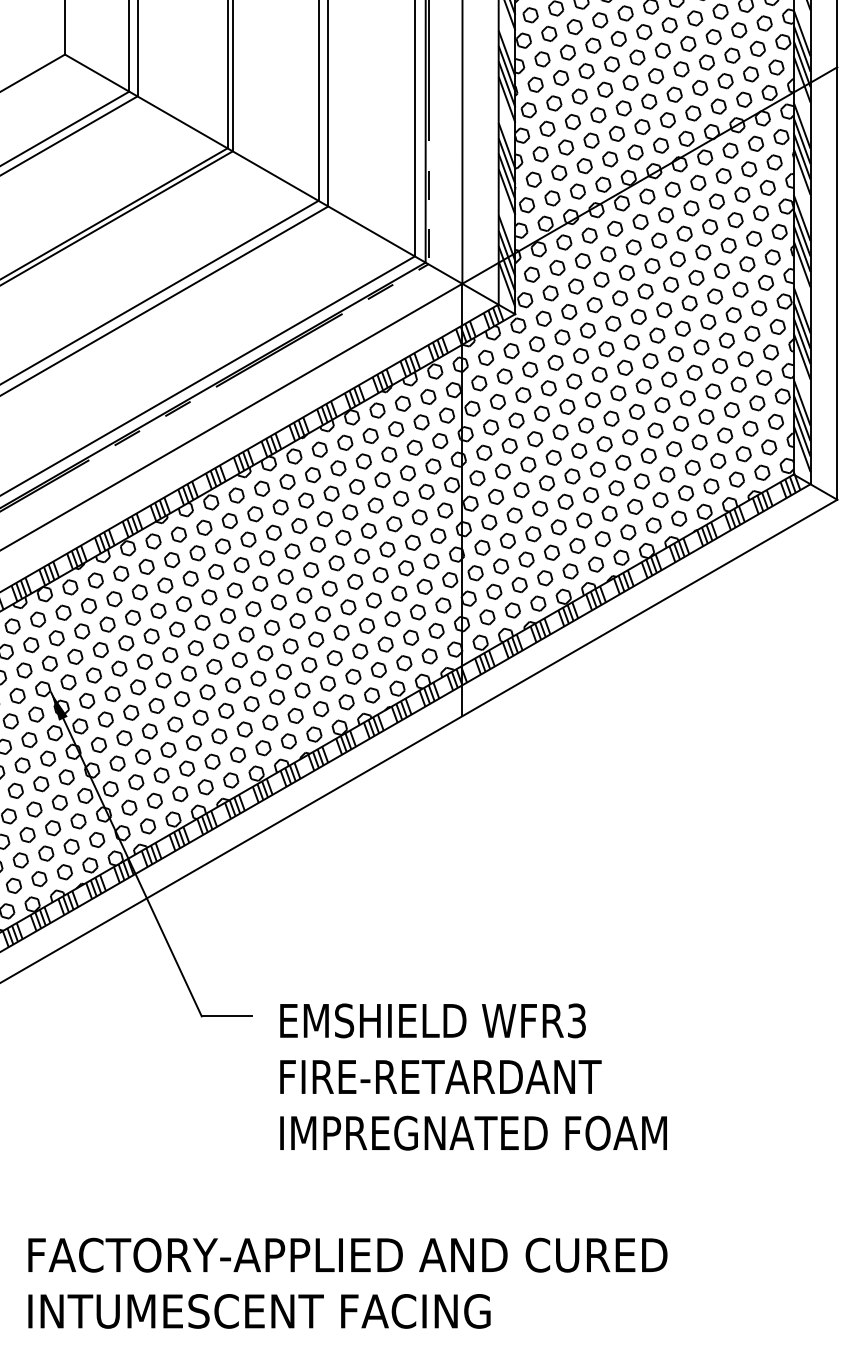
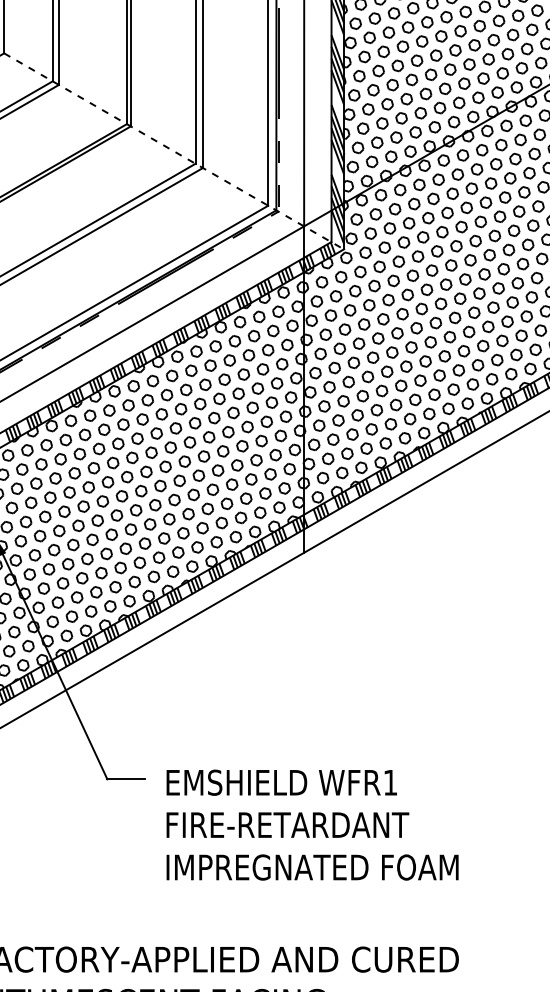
line: (290, 184) -> (174, 151), solid -> dashed
text: (576, 1020) -> (390, 782), WFR3 -> WFR1

